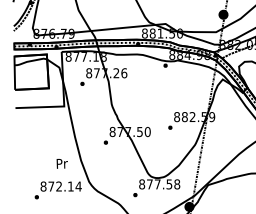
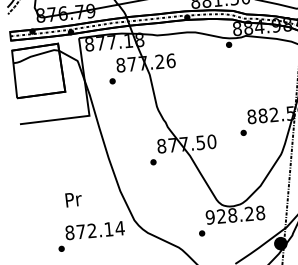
text: (61, 163) -> (72, 199), moved
text: (155, 184) -> (229, 215), 877.58 -> 928.28

